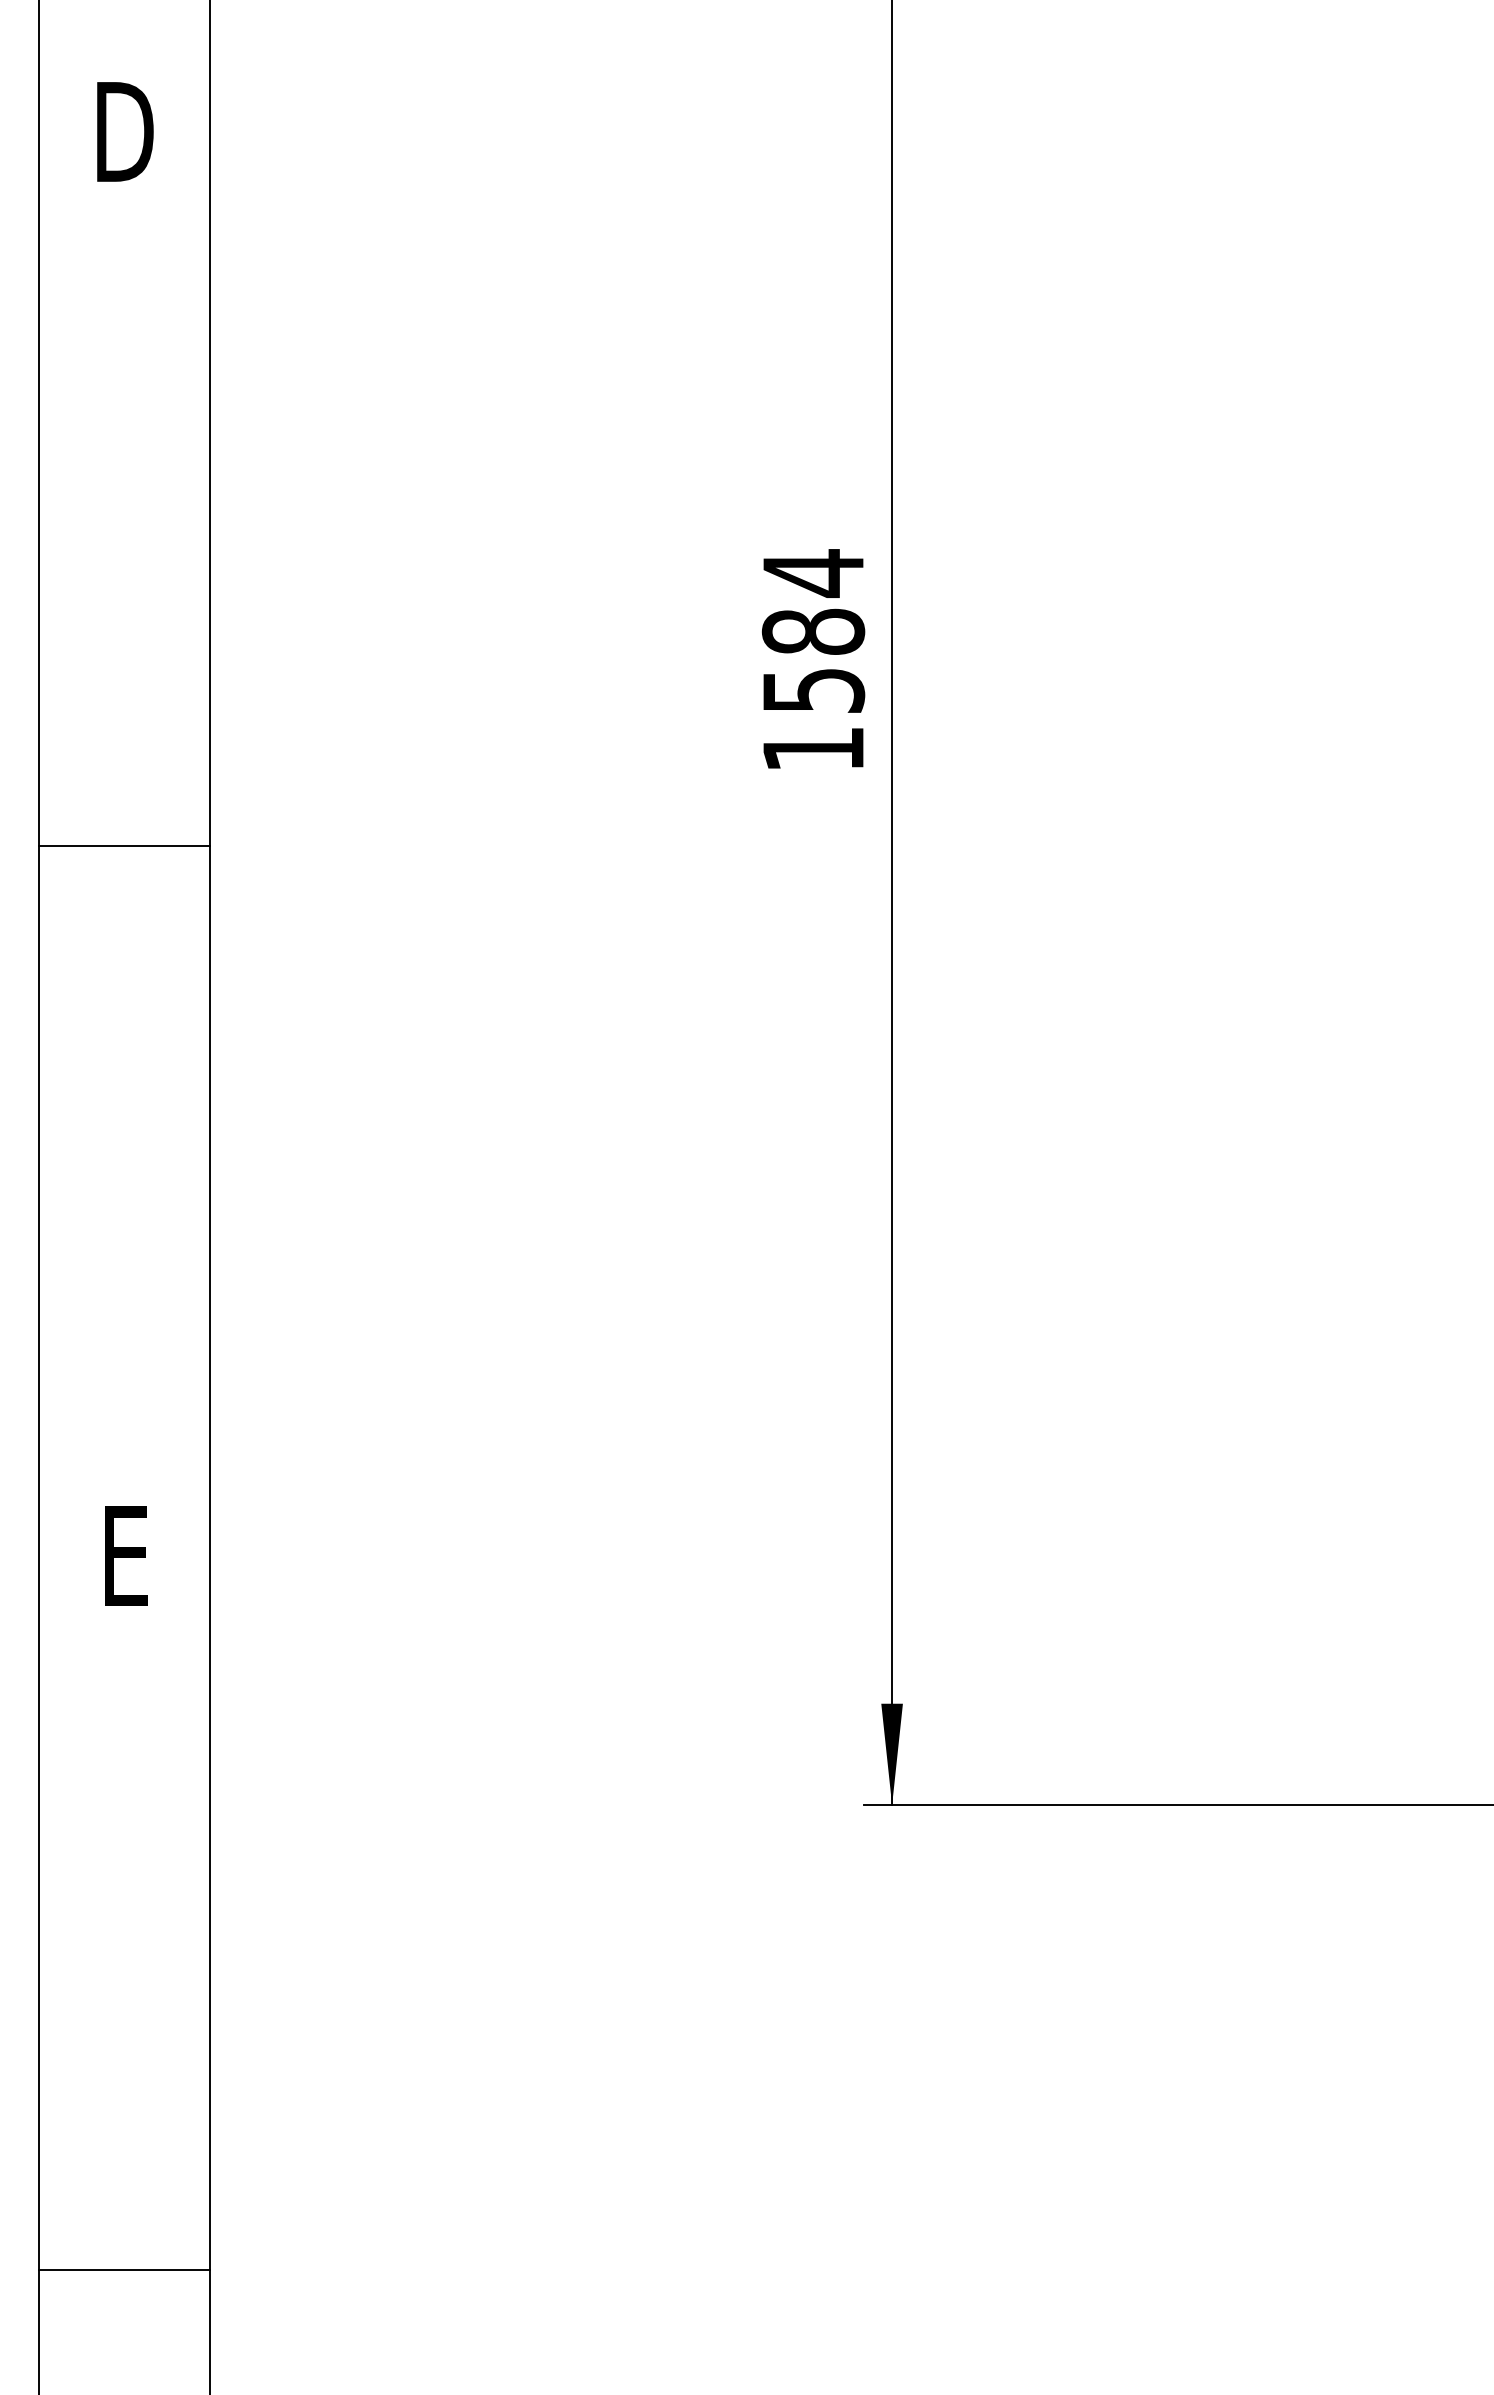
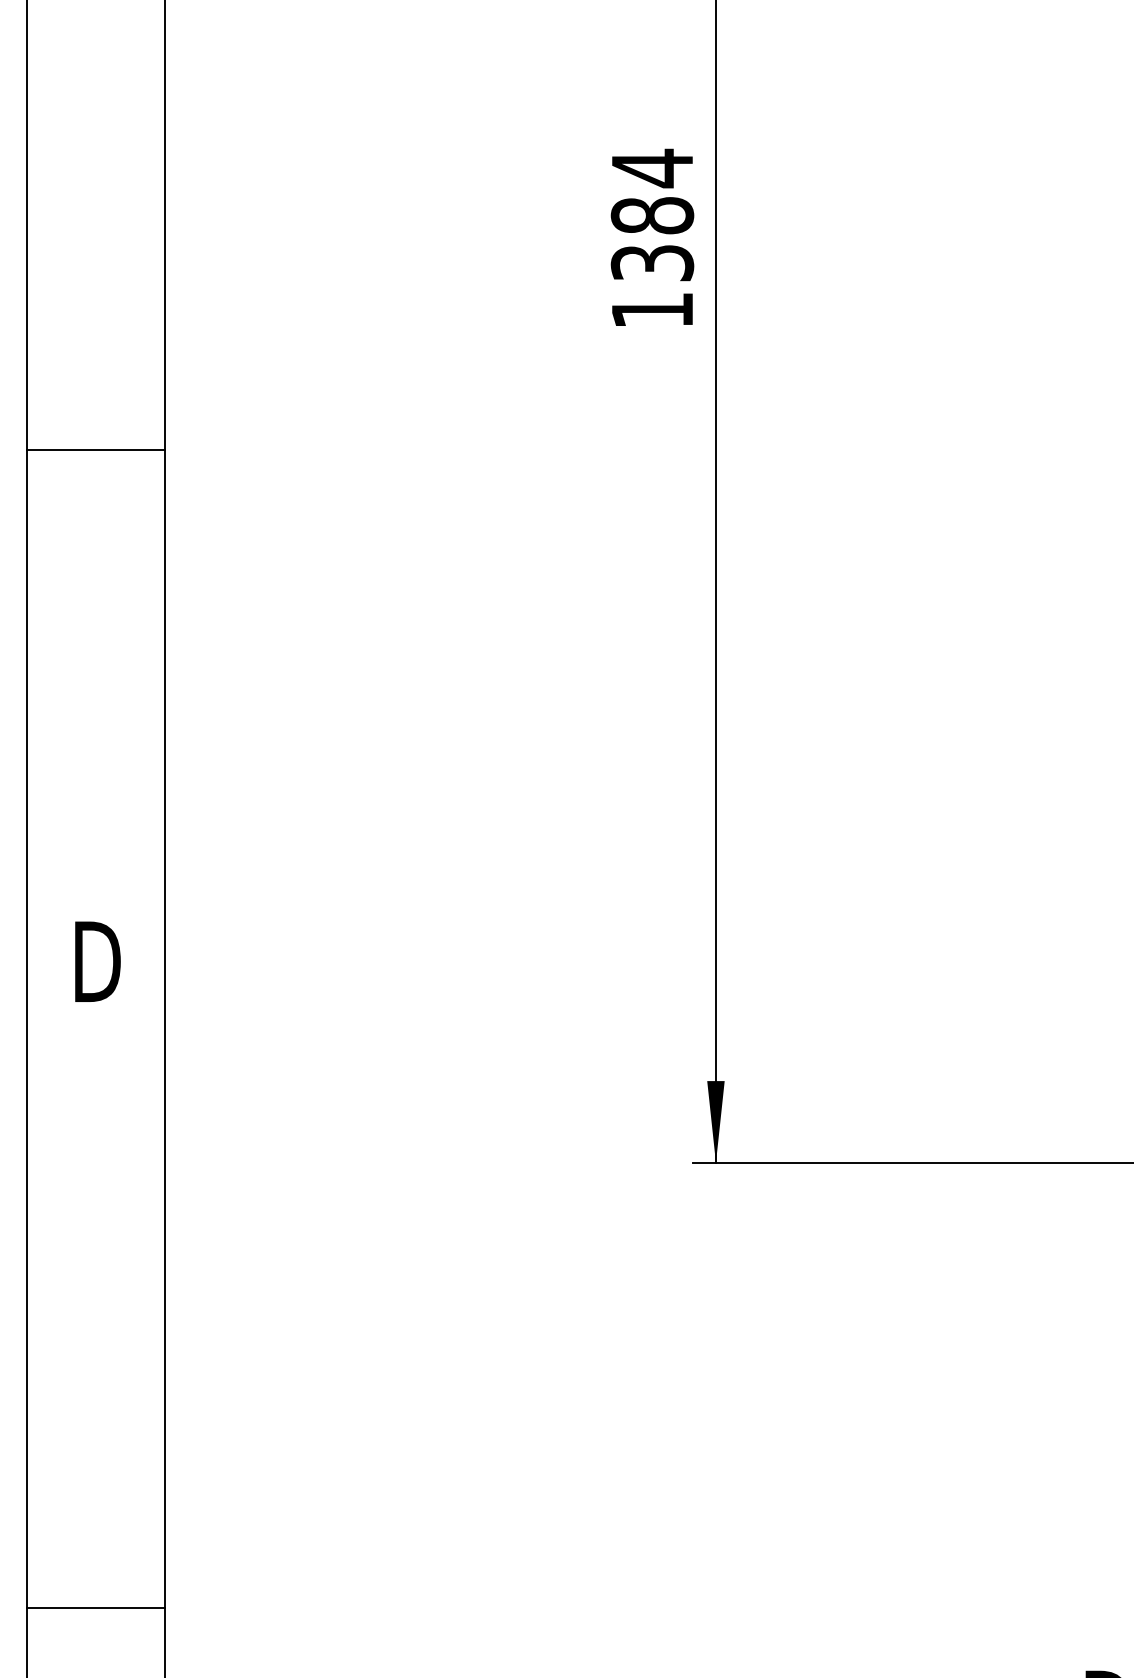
text: (812, 690) -> (651, 263), 1584 -> 1384
line: (124, 846) -> (96, 450), moved
text: (126, 1555) -> (97, 961), E -> D
line: (124, 2270) -> (96, 1608), moved

